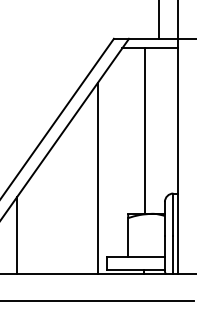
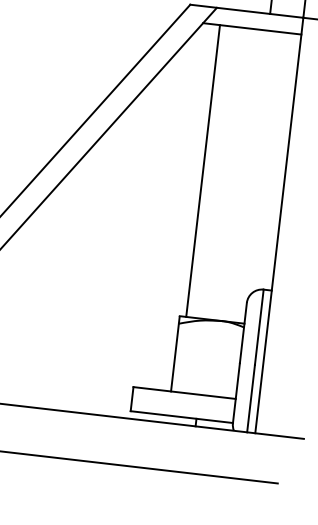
line: (144, 130) -> (202, 169), moved
line: (97, 178) -> (132, 247), removed

